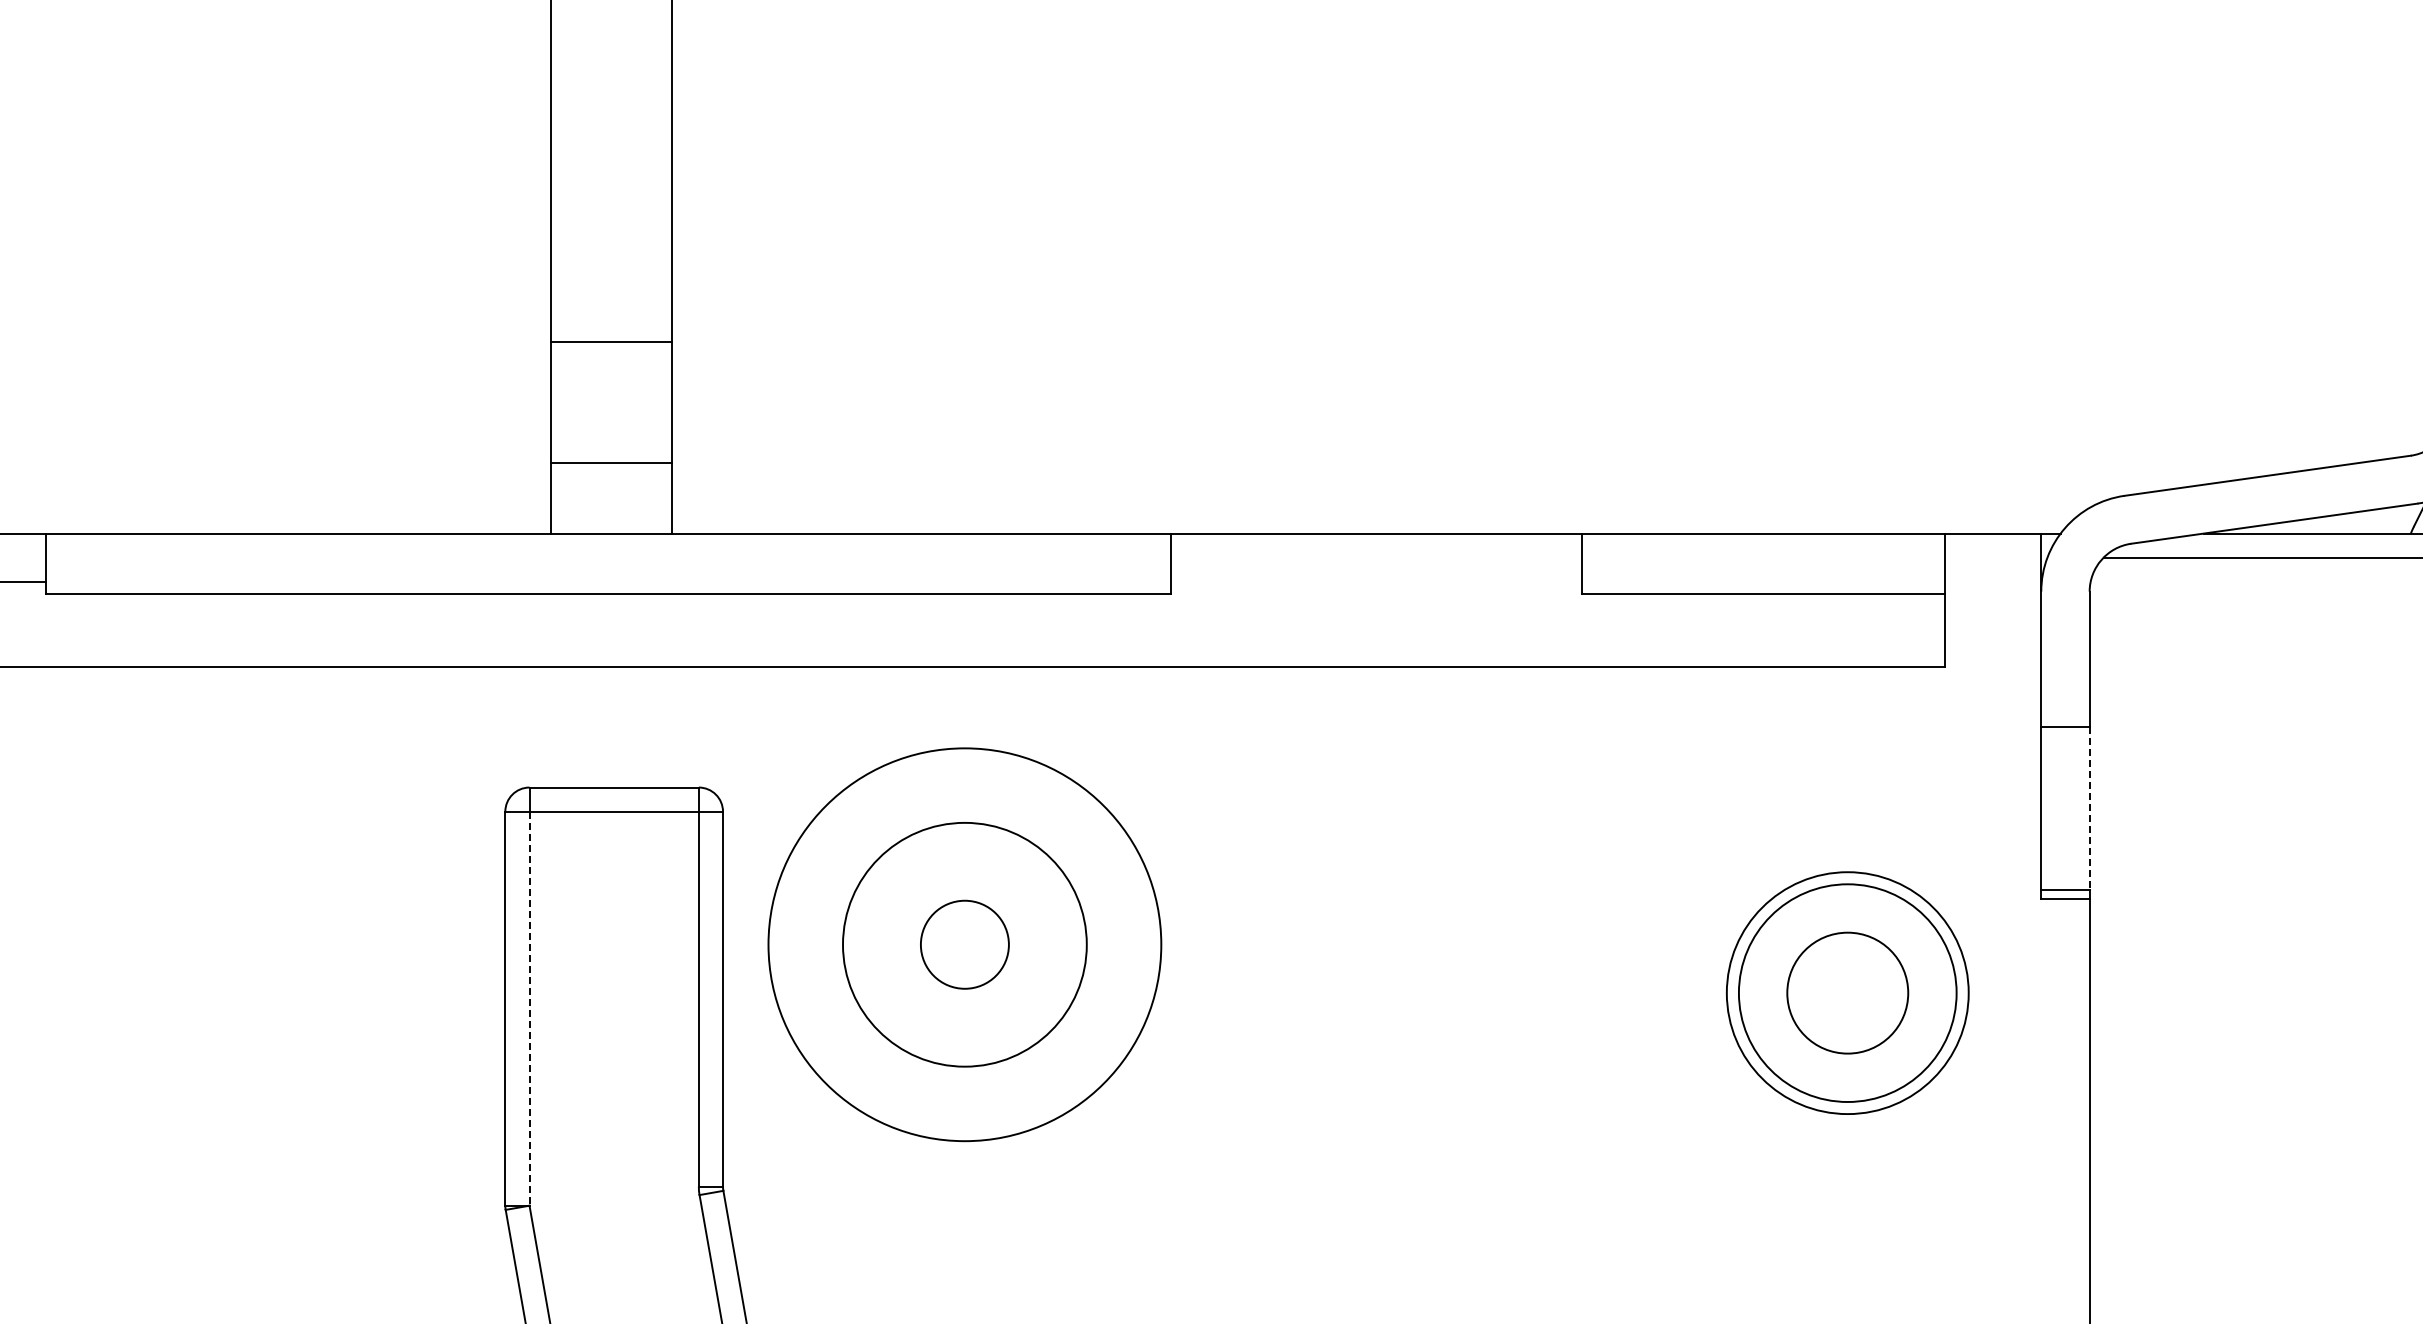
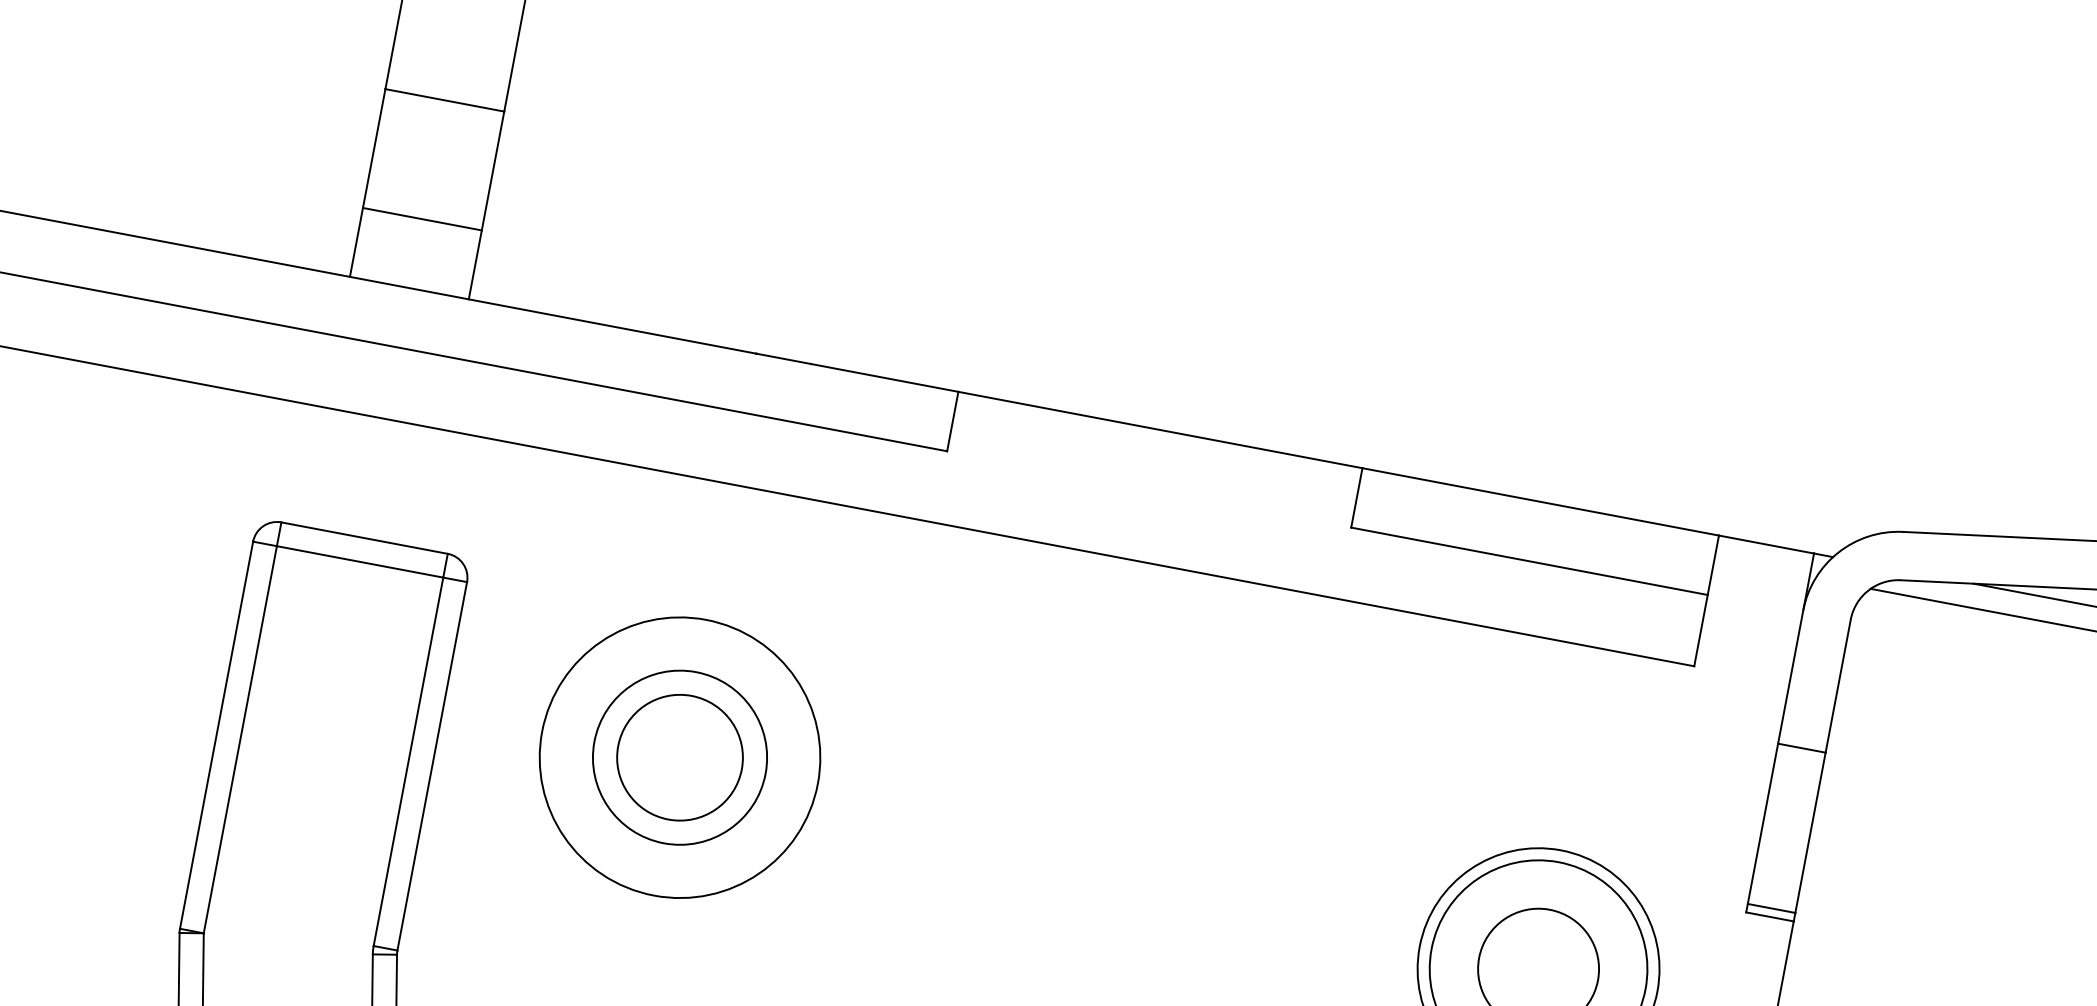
line: (2089, 808) -> (1810, 832), dashed -> solid
circle: (964, 944) -> (679, 757), size x0.71
circle: (964, 944) -> (679, 757), size x0.71
circle: (964, 944) -> (679, 757), size x1.43
line: (529, 1008) -> (240, 739), dashed -> solid

